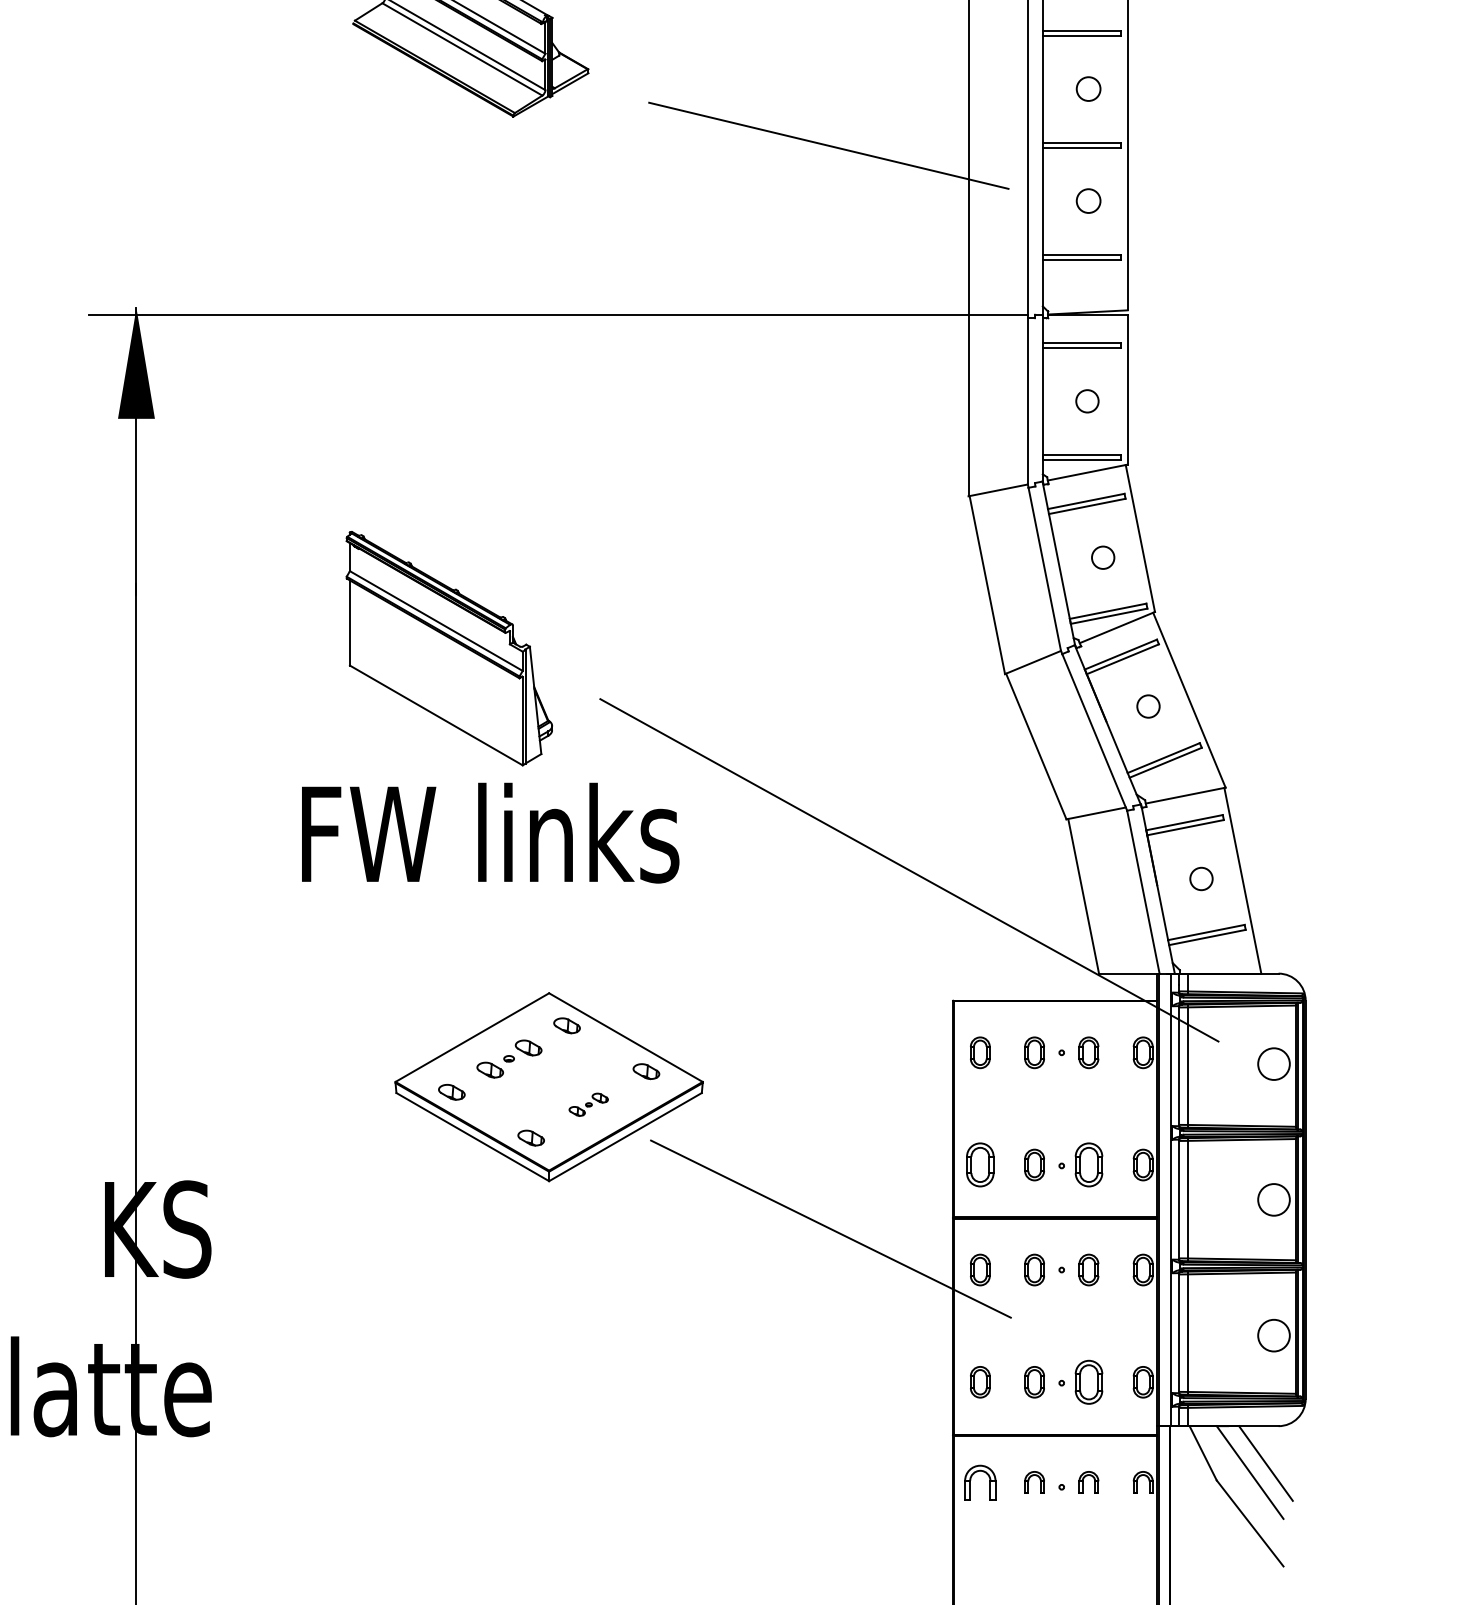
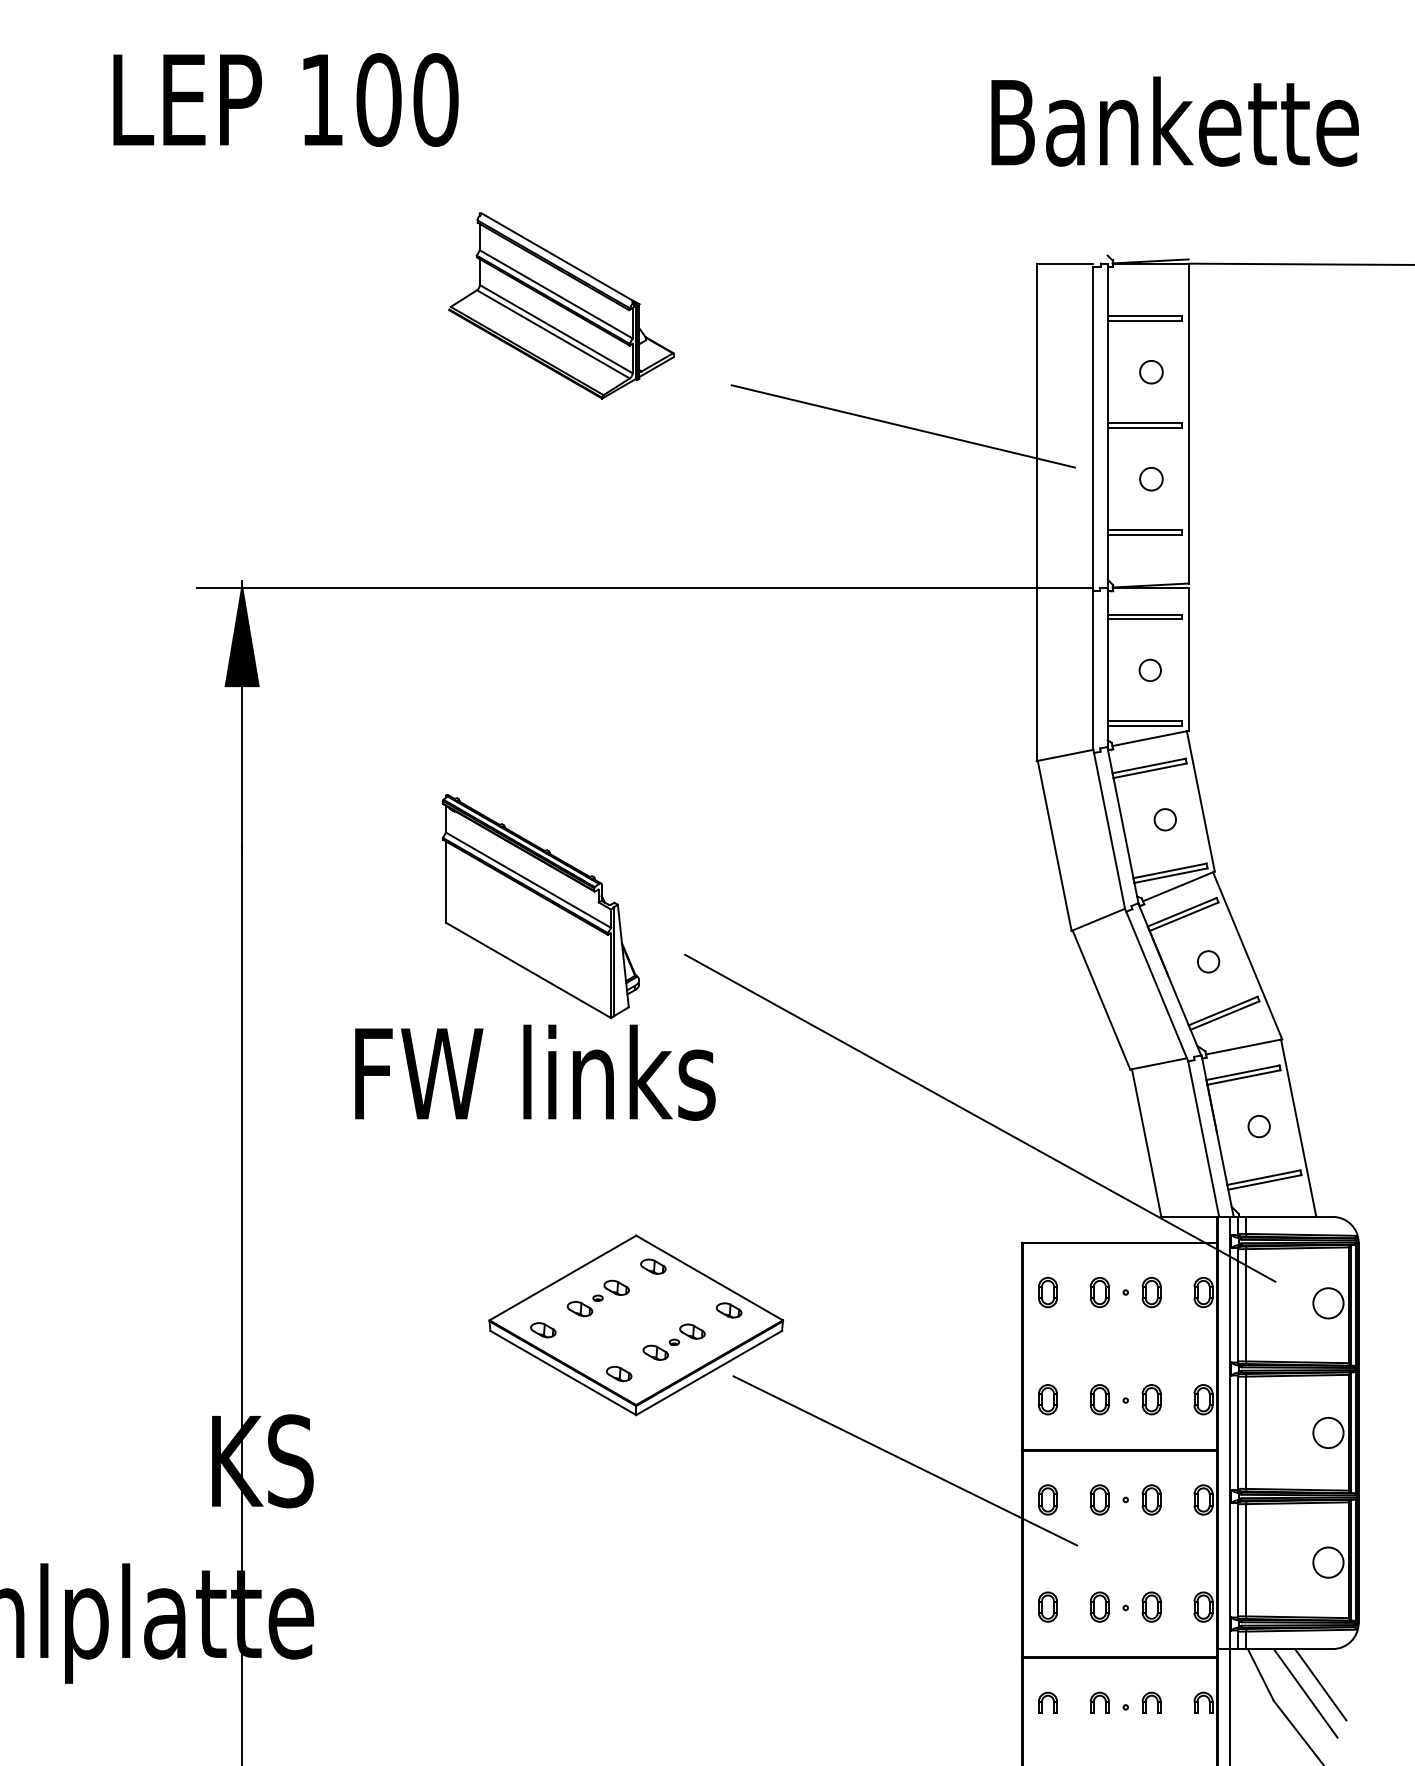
text: (490, 832) -> (535, 1072), moved
part: (588, 1104) -> (673, 1341), size x1.67
part: (979, 1164) -> (1047, 1399), size x0.71
part: (1088, 1164) -> (1151, 1399), size x0.71
part: (1088, 1381) -> (1151, 1606), size x0.71
part: (979, 1482) -> (1047, 1702), size x0.62

